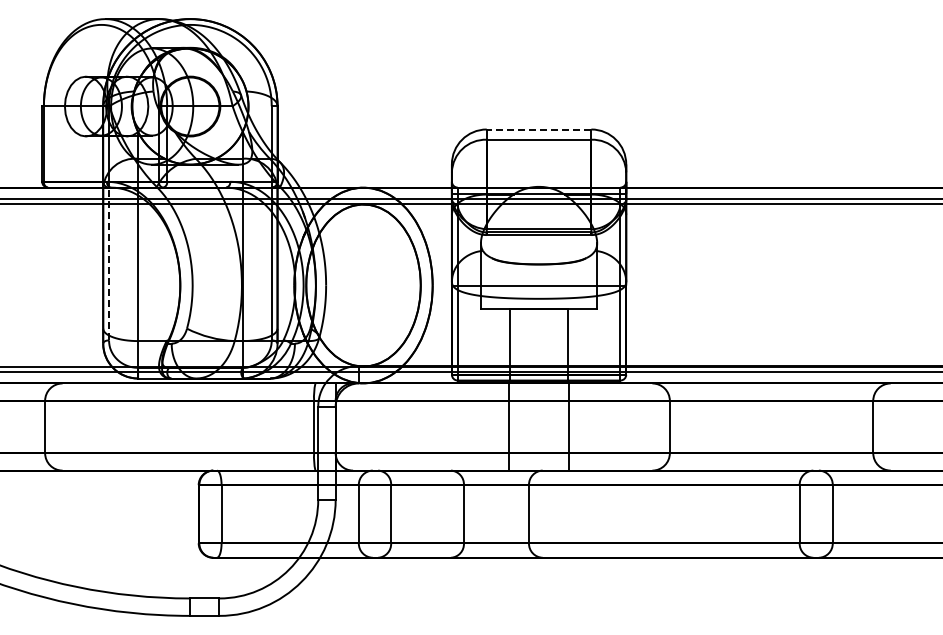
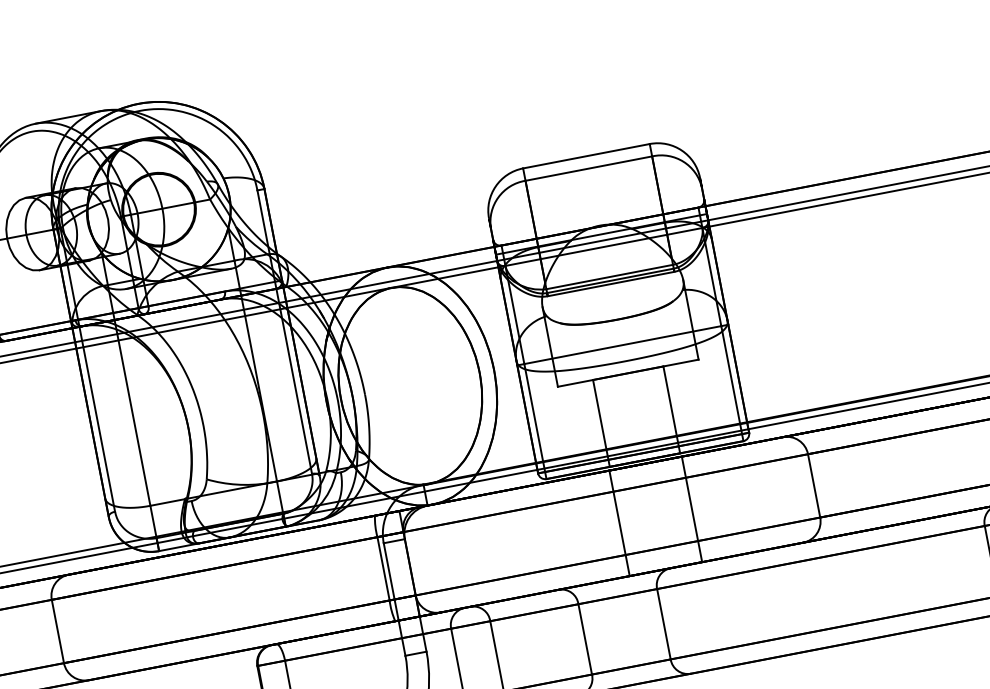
line: (538, 129) -> (585, 156), dashed -> solid
line: (109, 263) -> (97, 418), dashed -> solid

